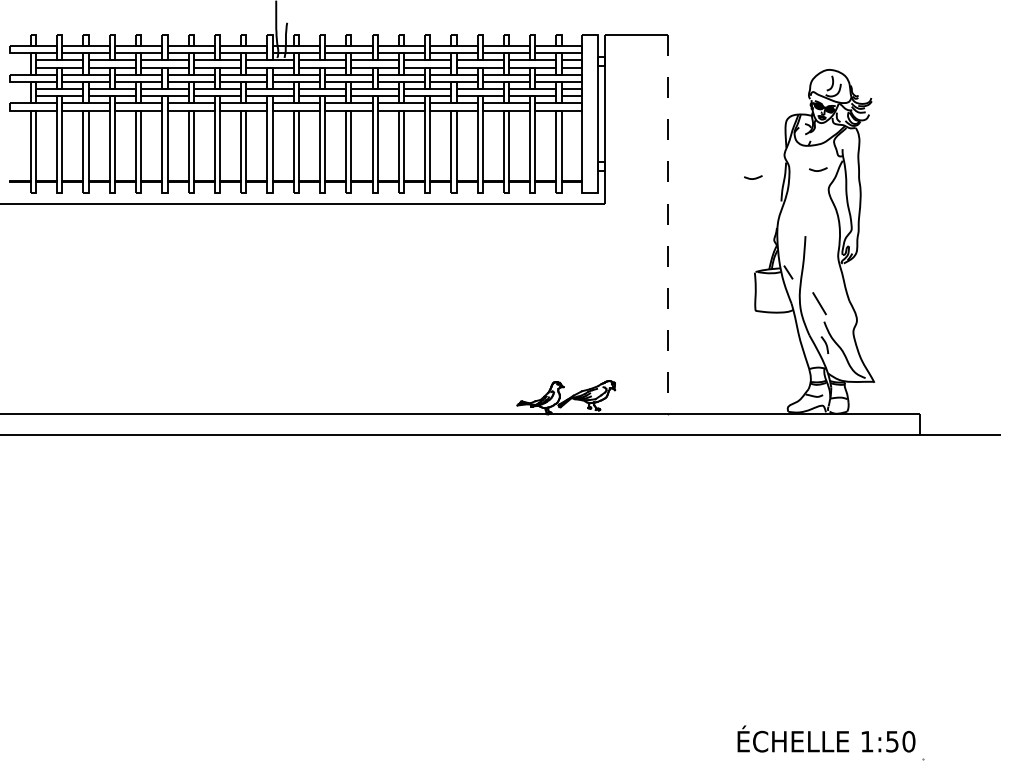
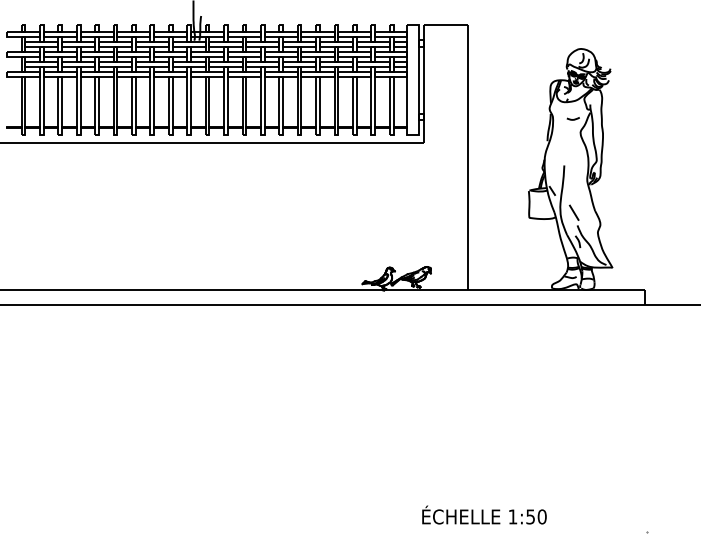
curve: (754, 177) -> (528, 124), removed
line: (667, 225) -> (467, 158), dashed -> solid
text: (826, 738) -> (484, 514), moved

